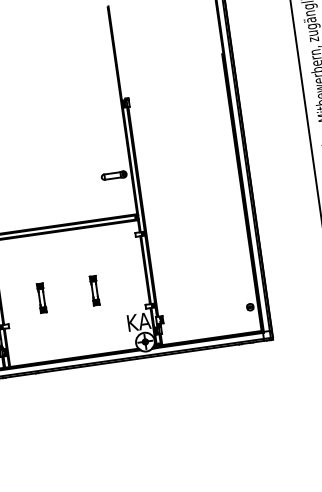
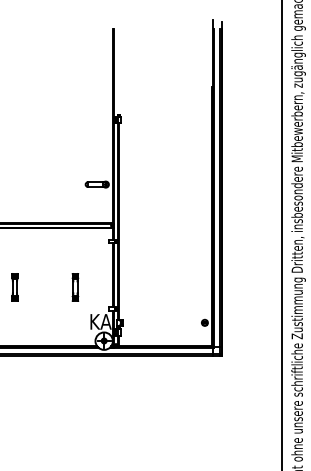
part: (94, 290) -> (75, 287), moved

